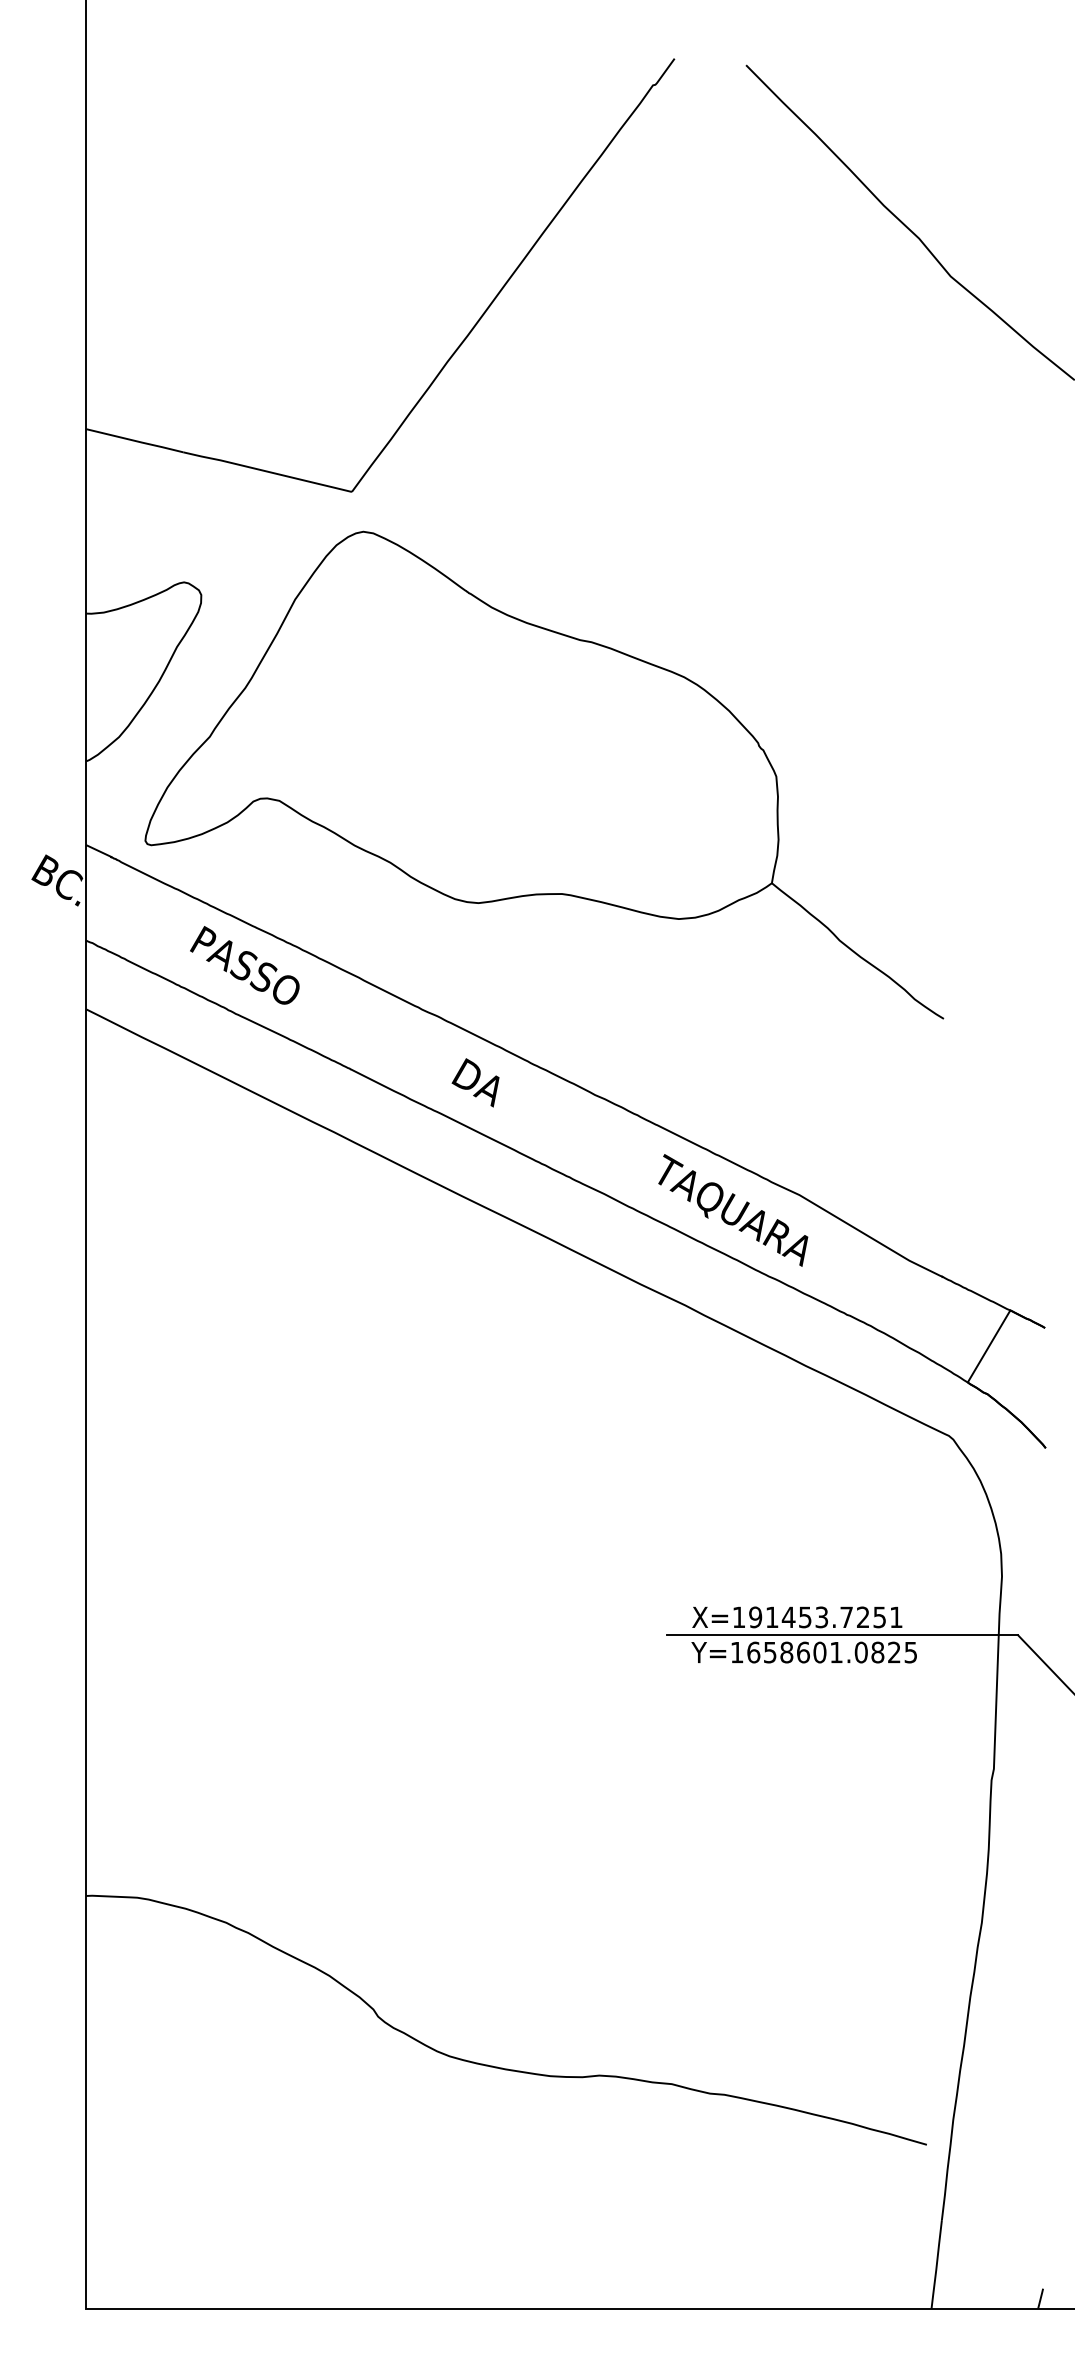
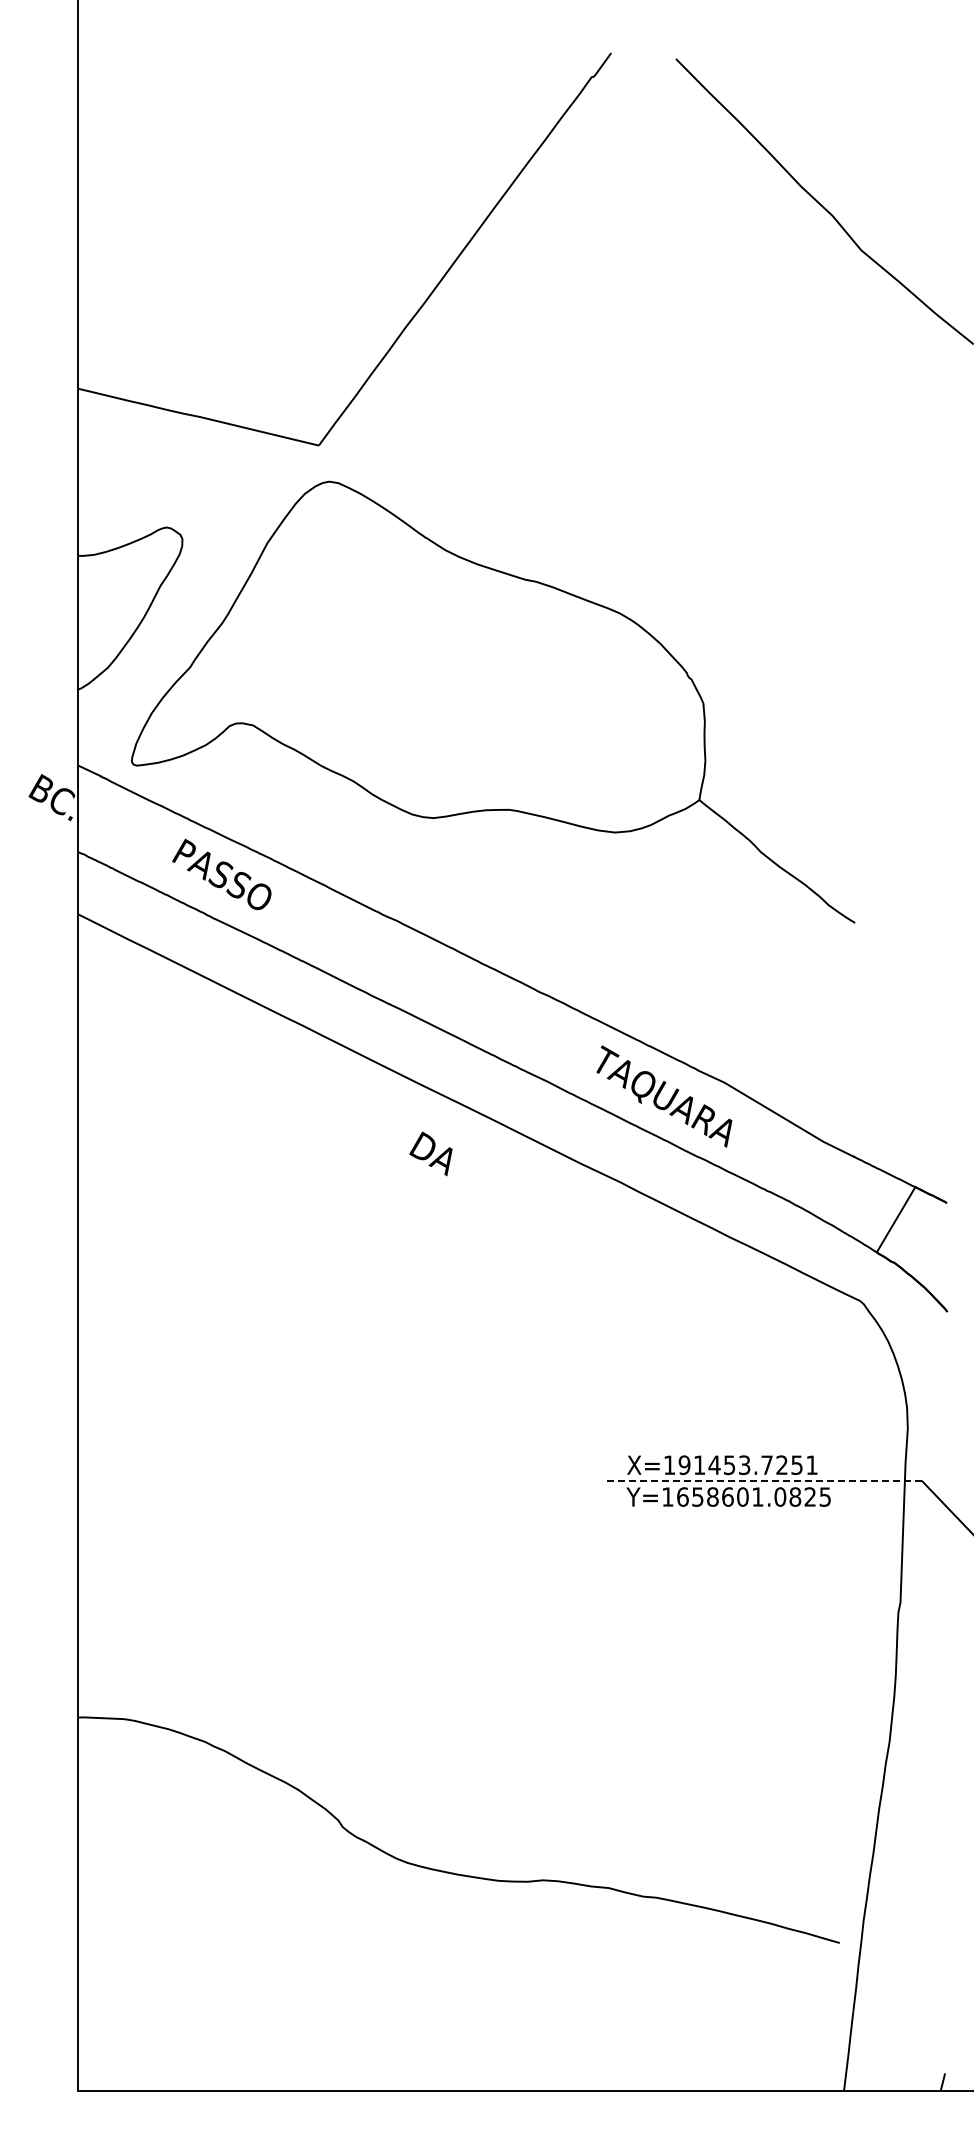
text: (475, 1082) -> (430, 1153), moved
line: (841, 1635) -> (762, 1481), solid -> dashed

